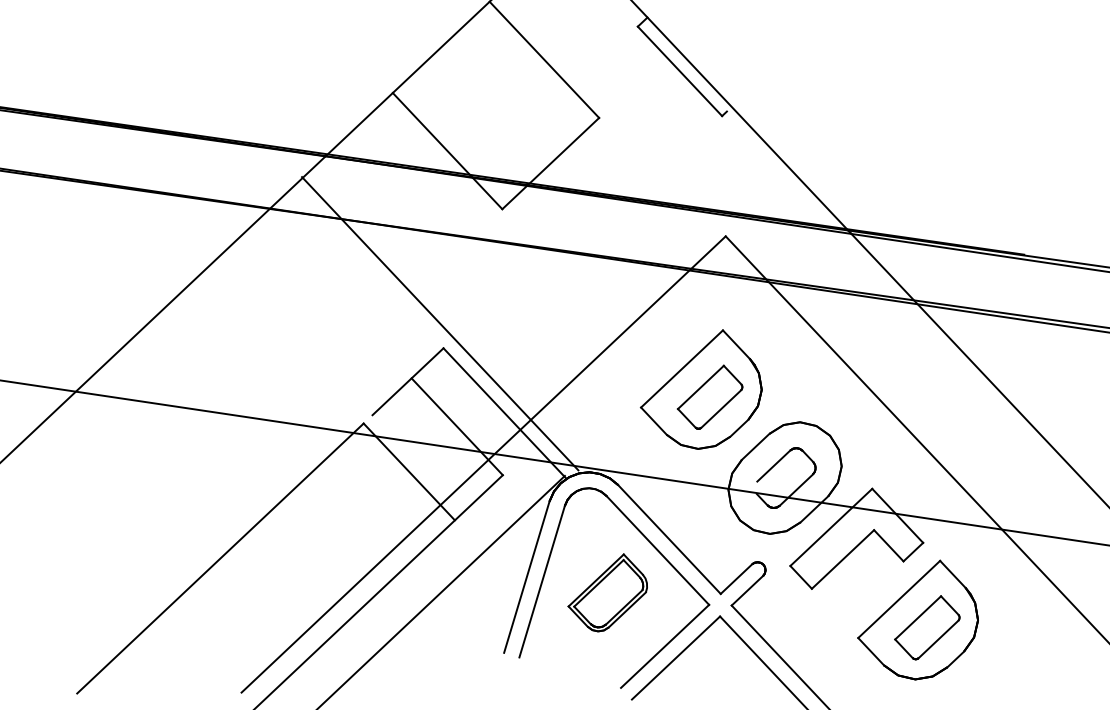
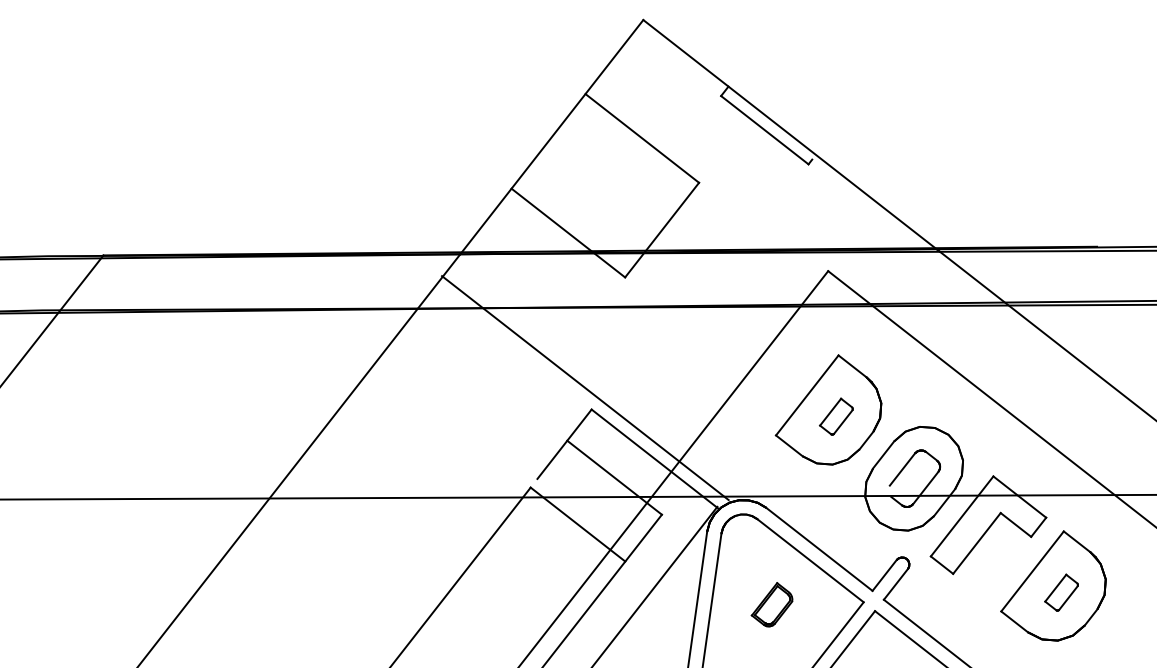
part: (710, 396) -> (836, 416), size x0.6
part: (607, 591) -> (771, 604), size x0.6
part: (927, 627) -> (1061, 592), size x0.6

